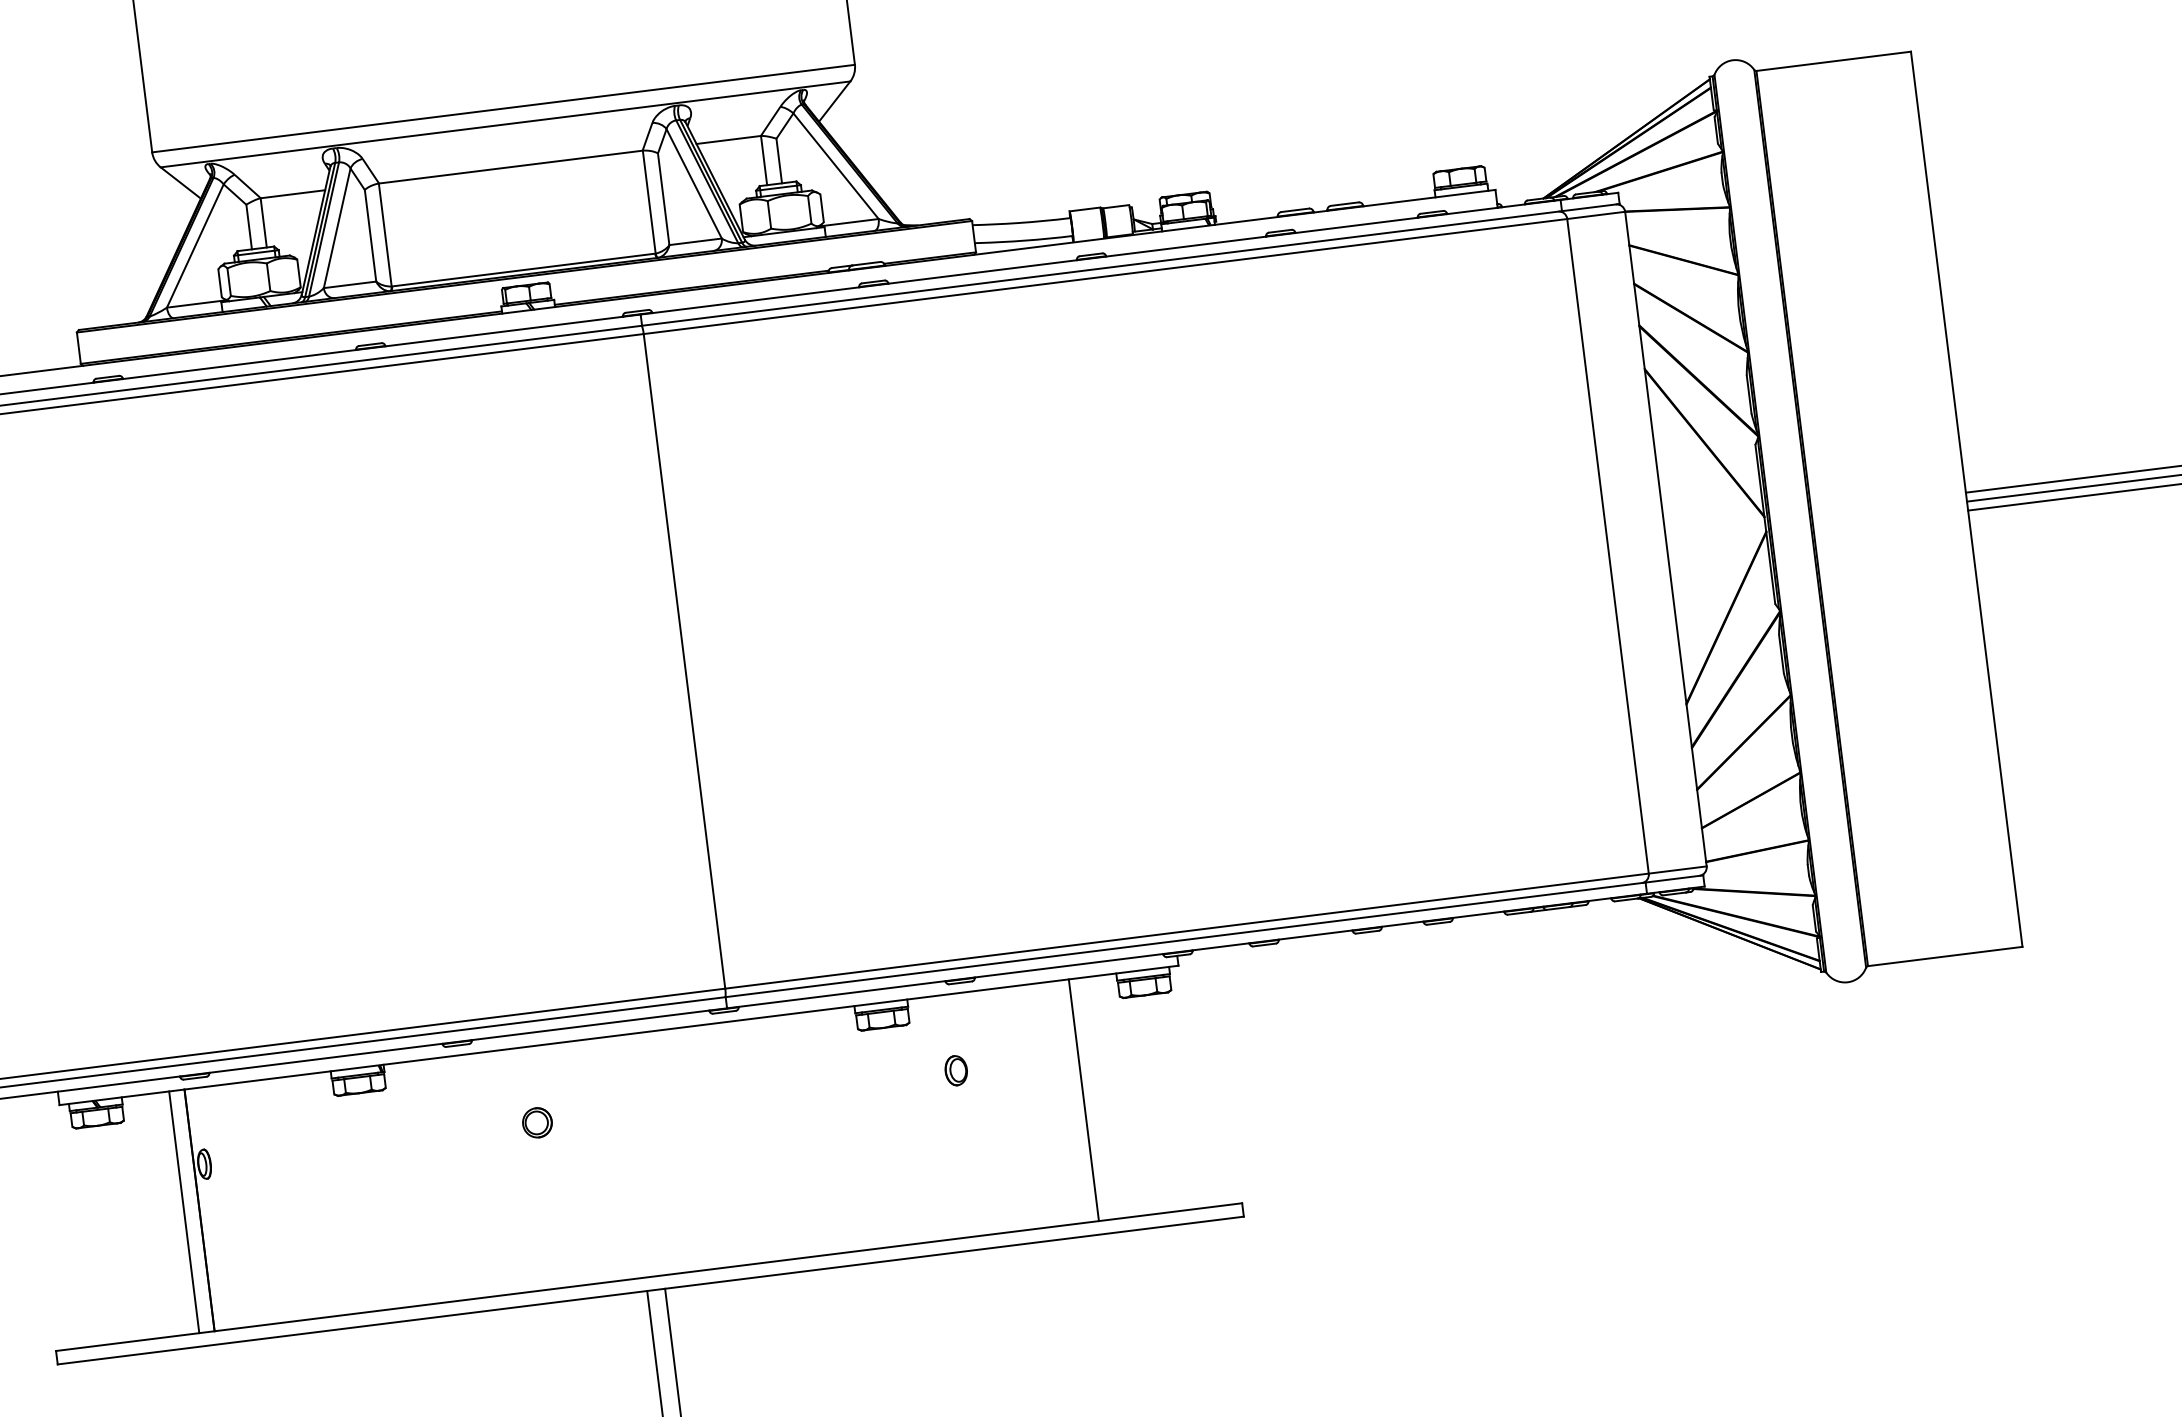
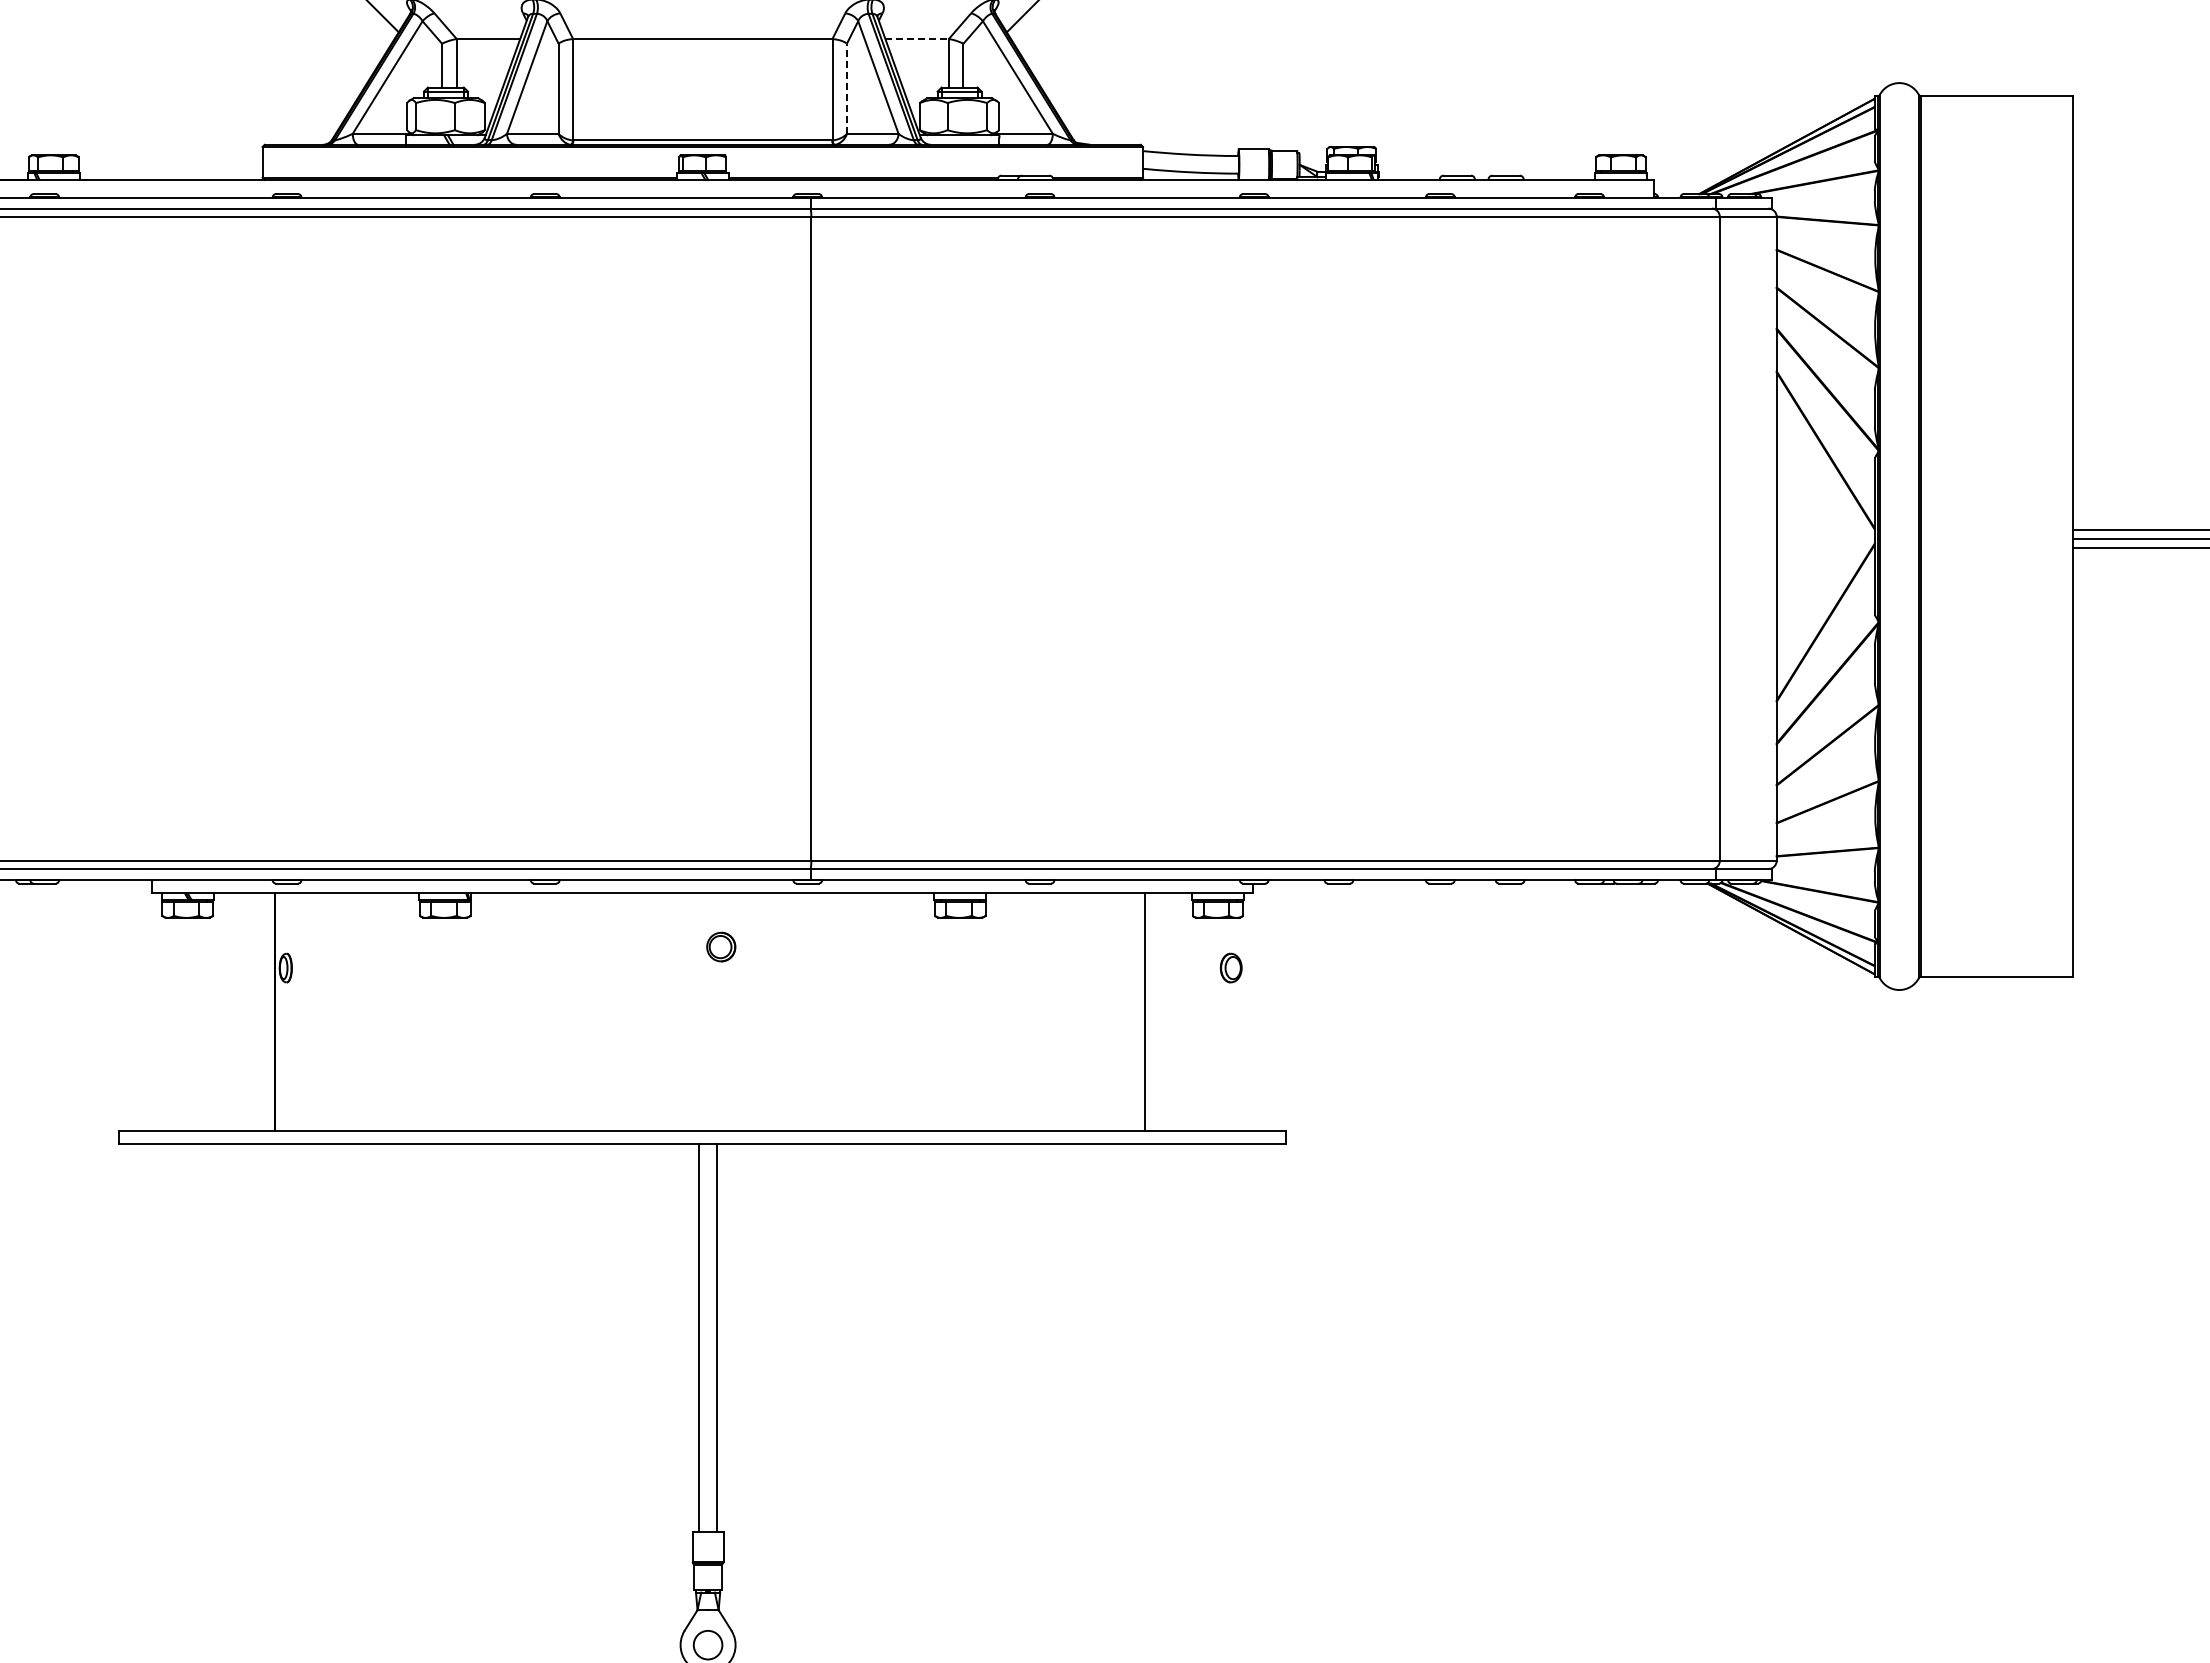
line: (729, 140) -> (917, 39), solid -> dashed
line: (663, 199) -> (846, 88), solid -> dashed
part: (955, 1070) -> (1230, 967), moved
part: (537, 1122) -> (721, 946), moved
line: (184, 1211) -> (260, 1011), removed

